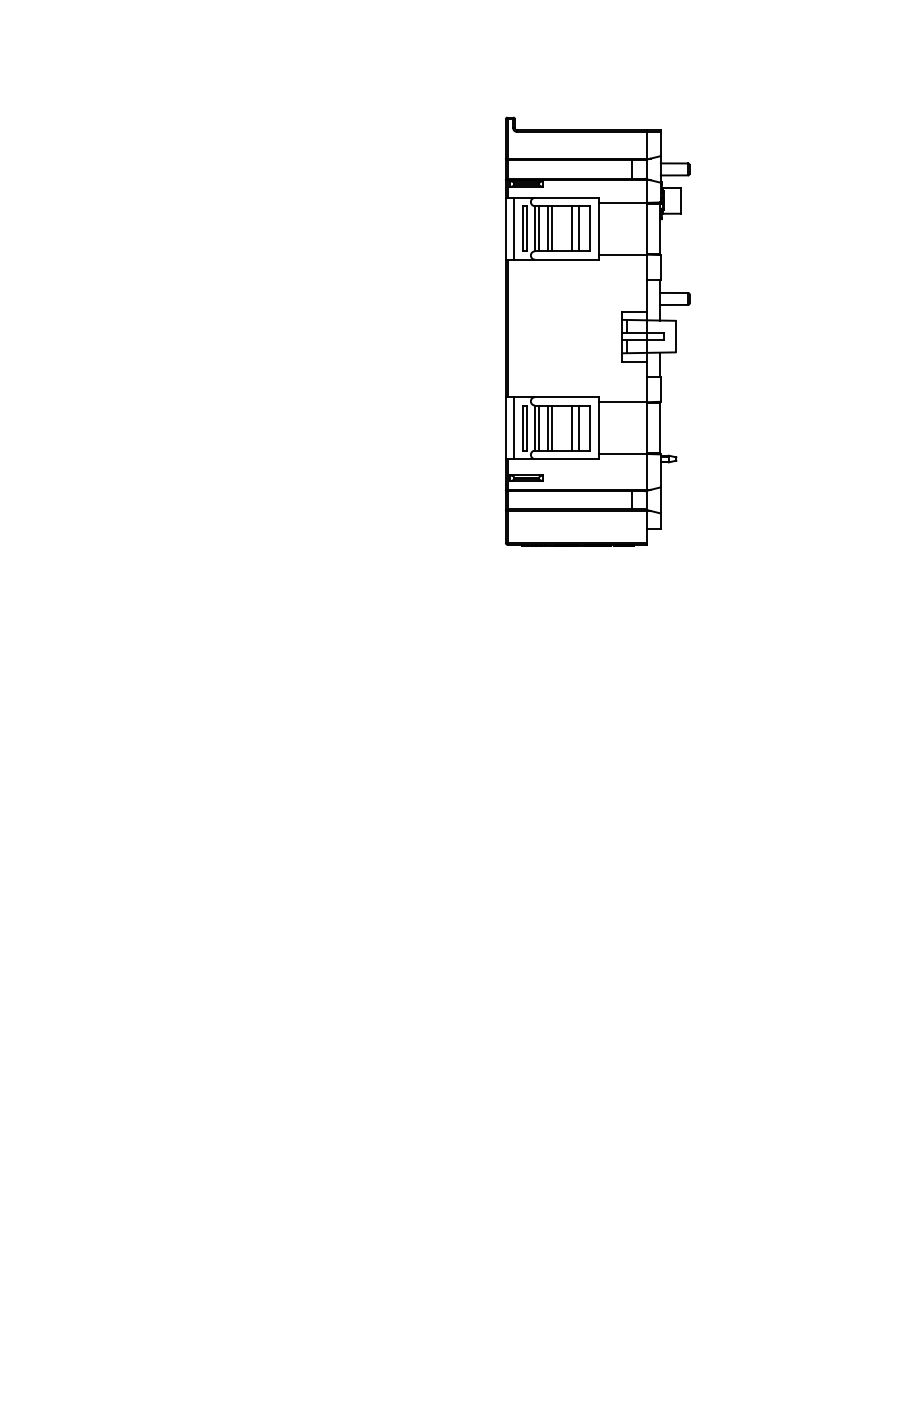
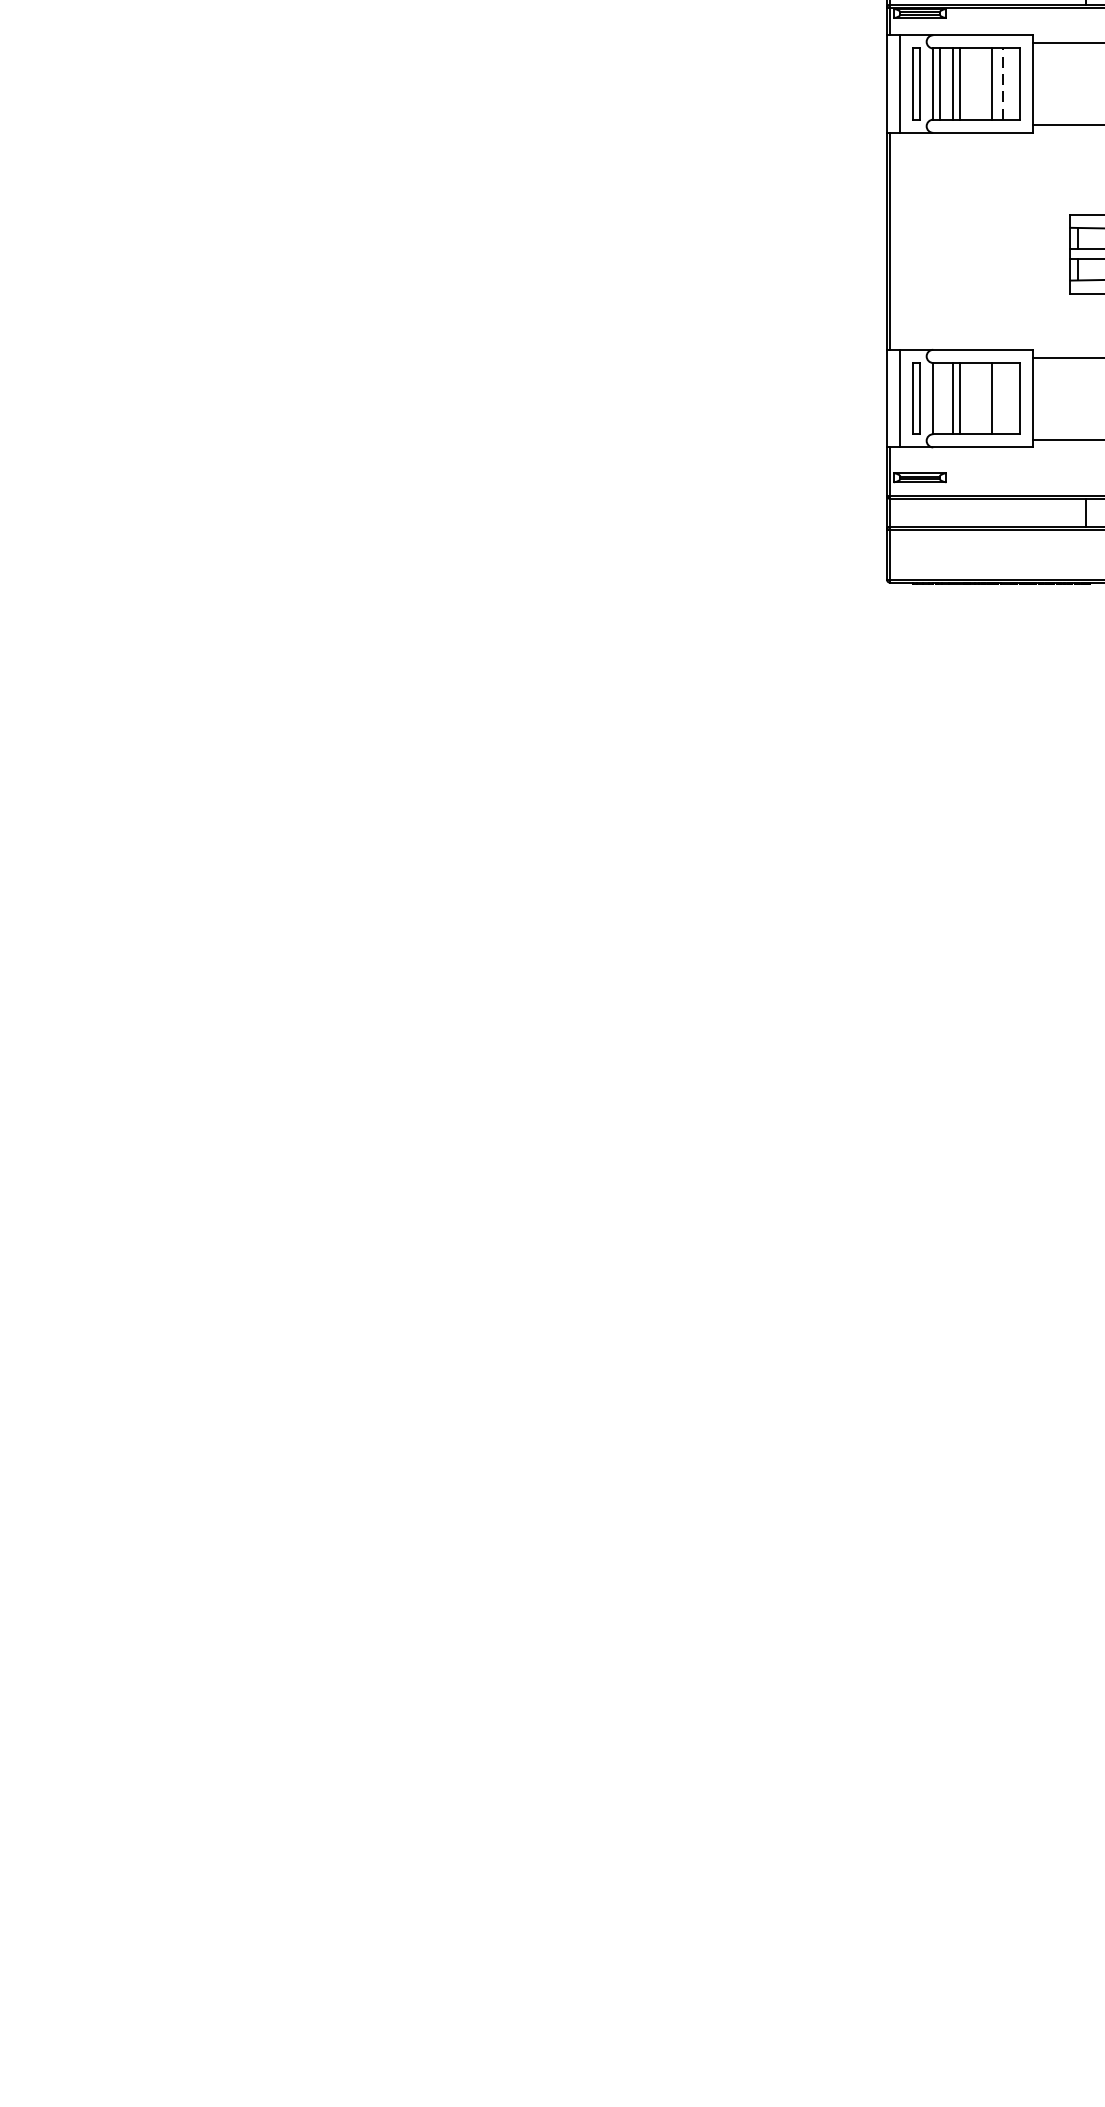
line: (579, 228) -> (1003, 83), solid -> dashed
line: (539, 427) -> (940, 397), removed
line: (579, 427) -> (1003, 397), removed

